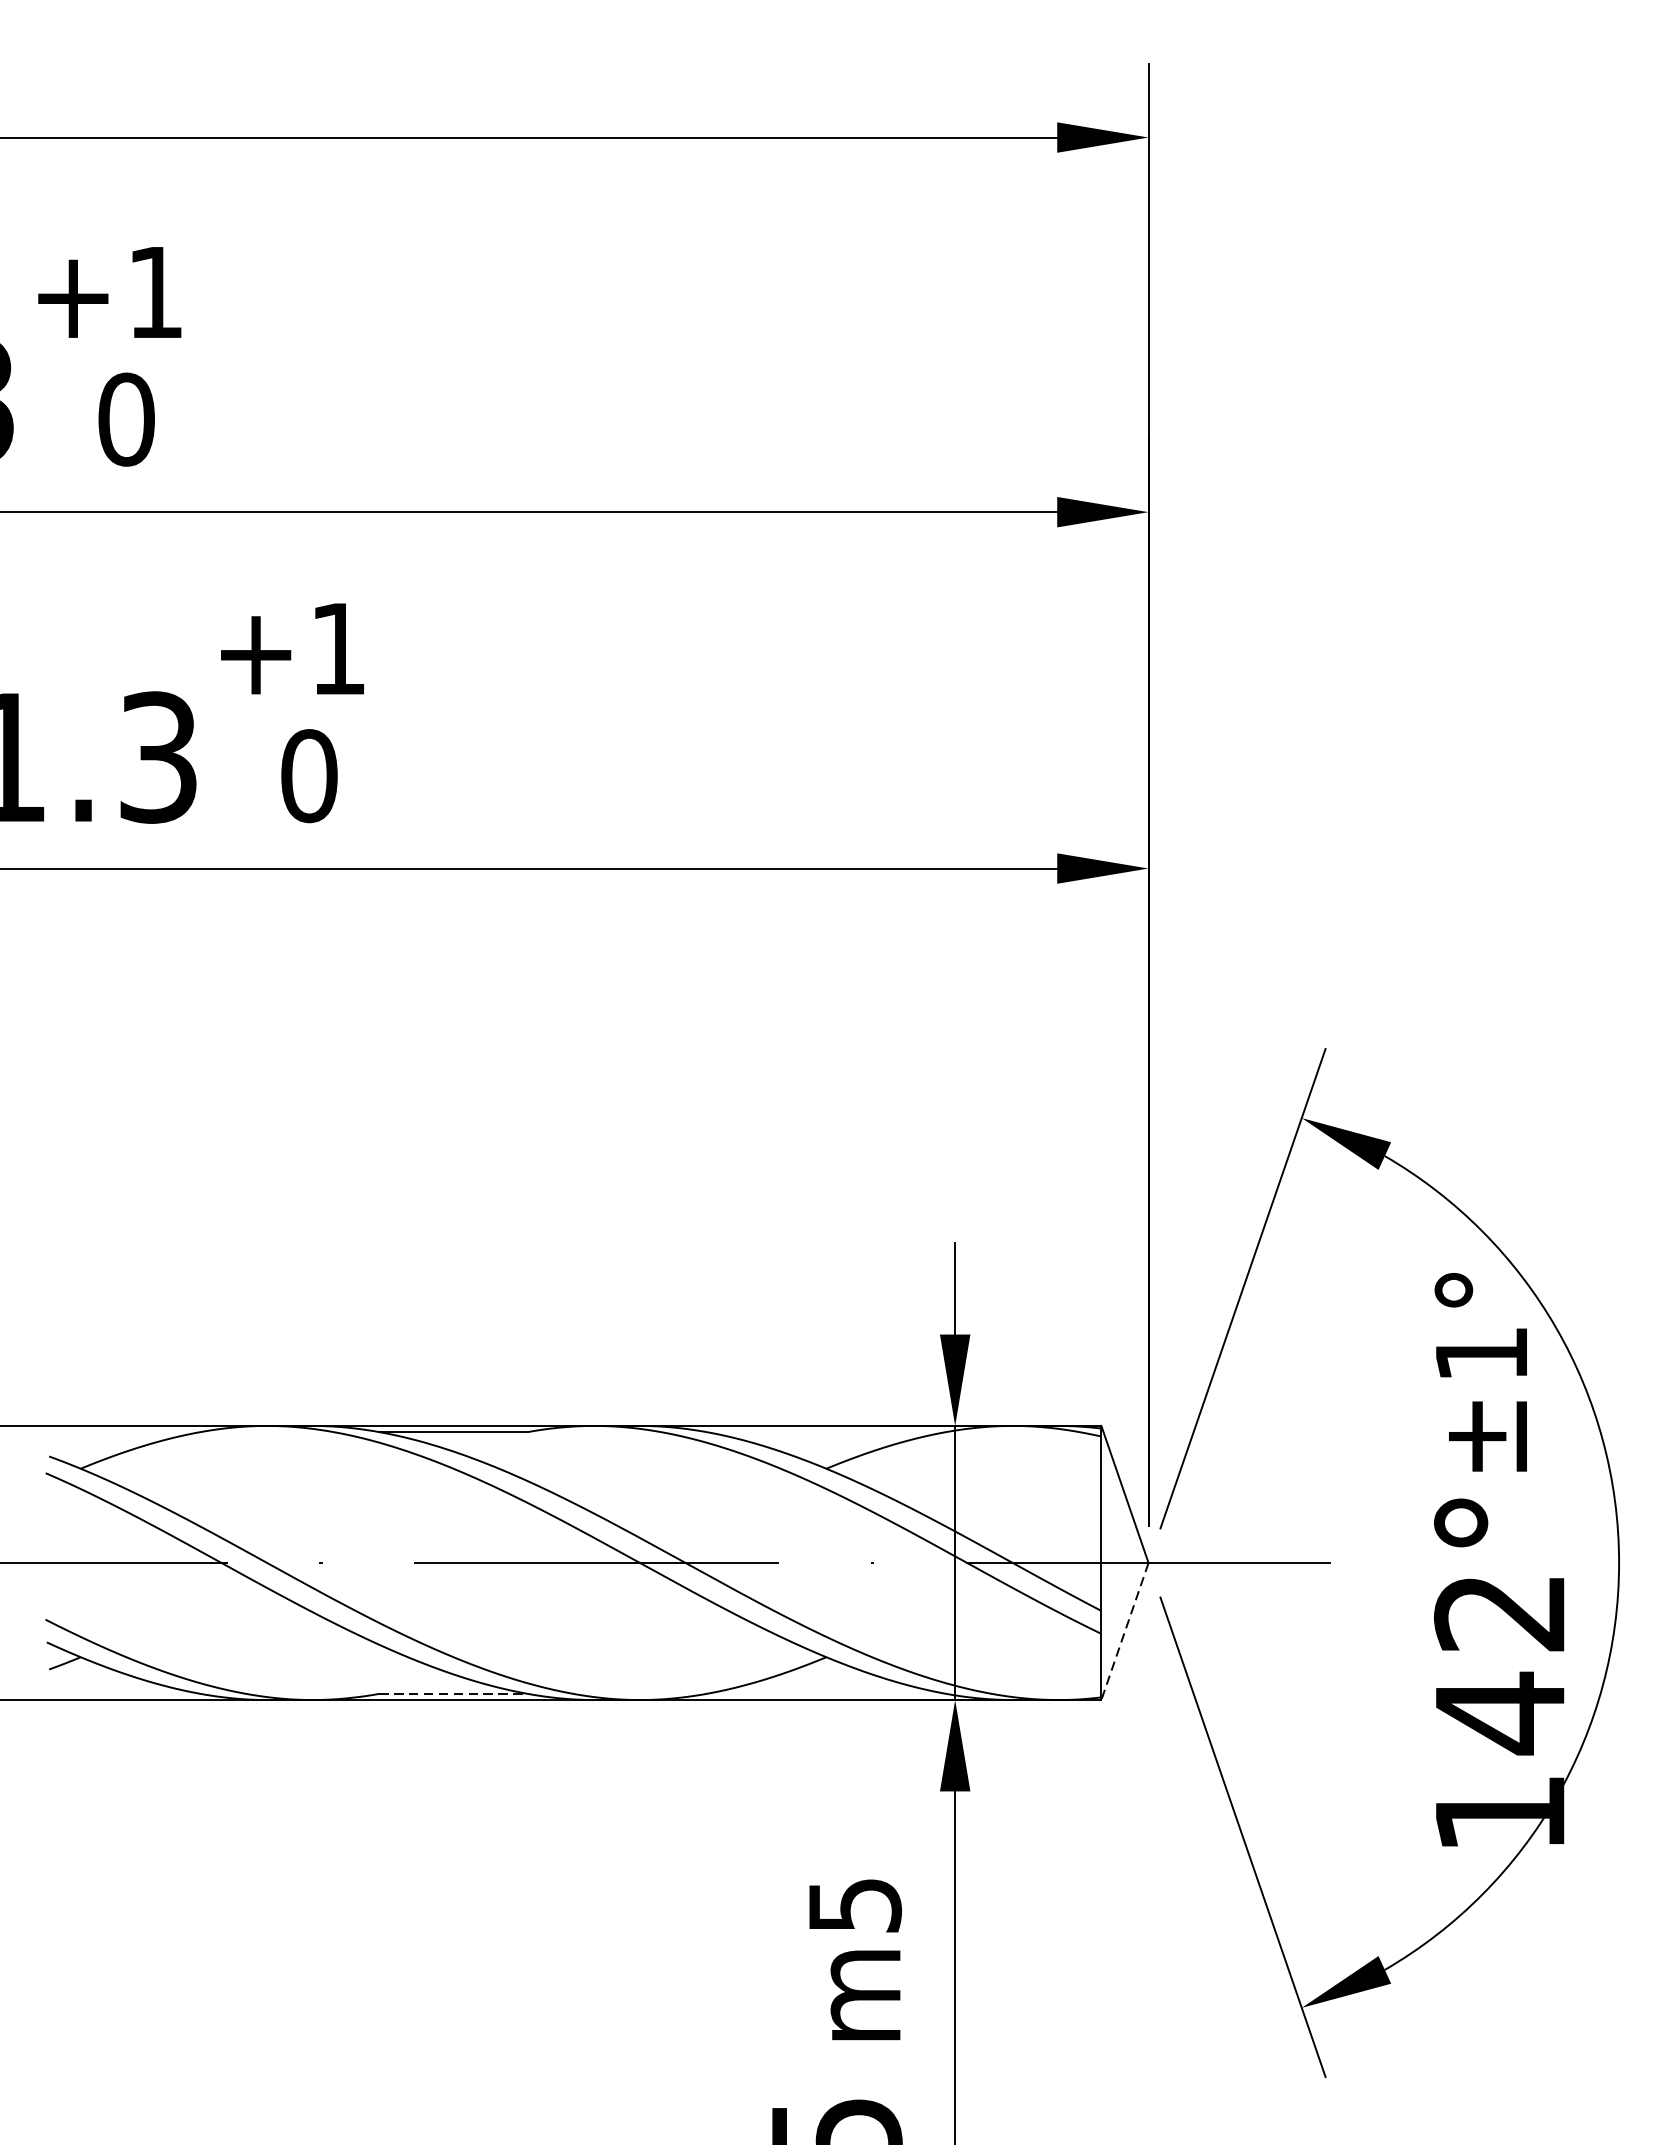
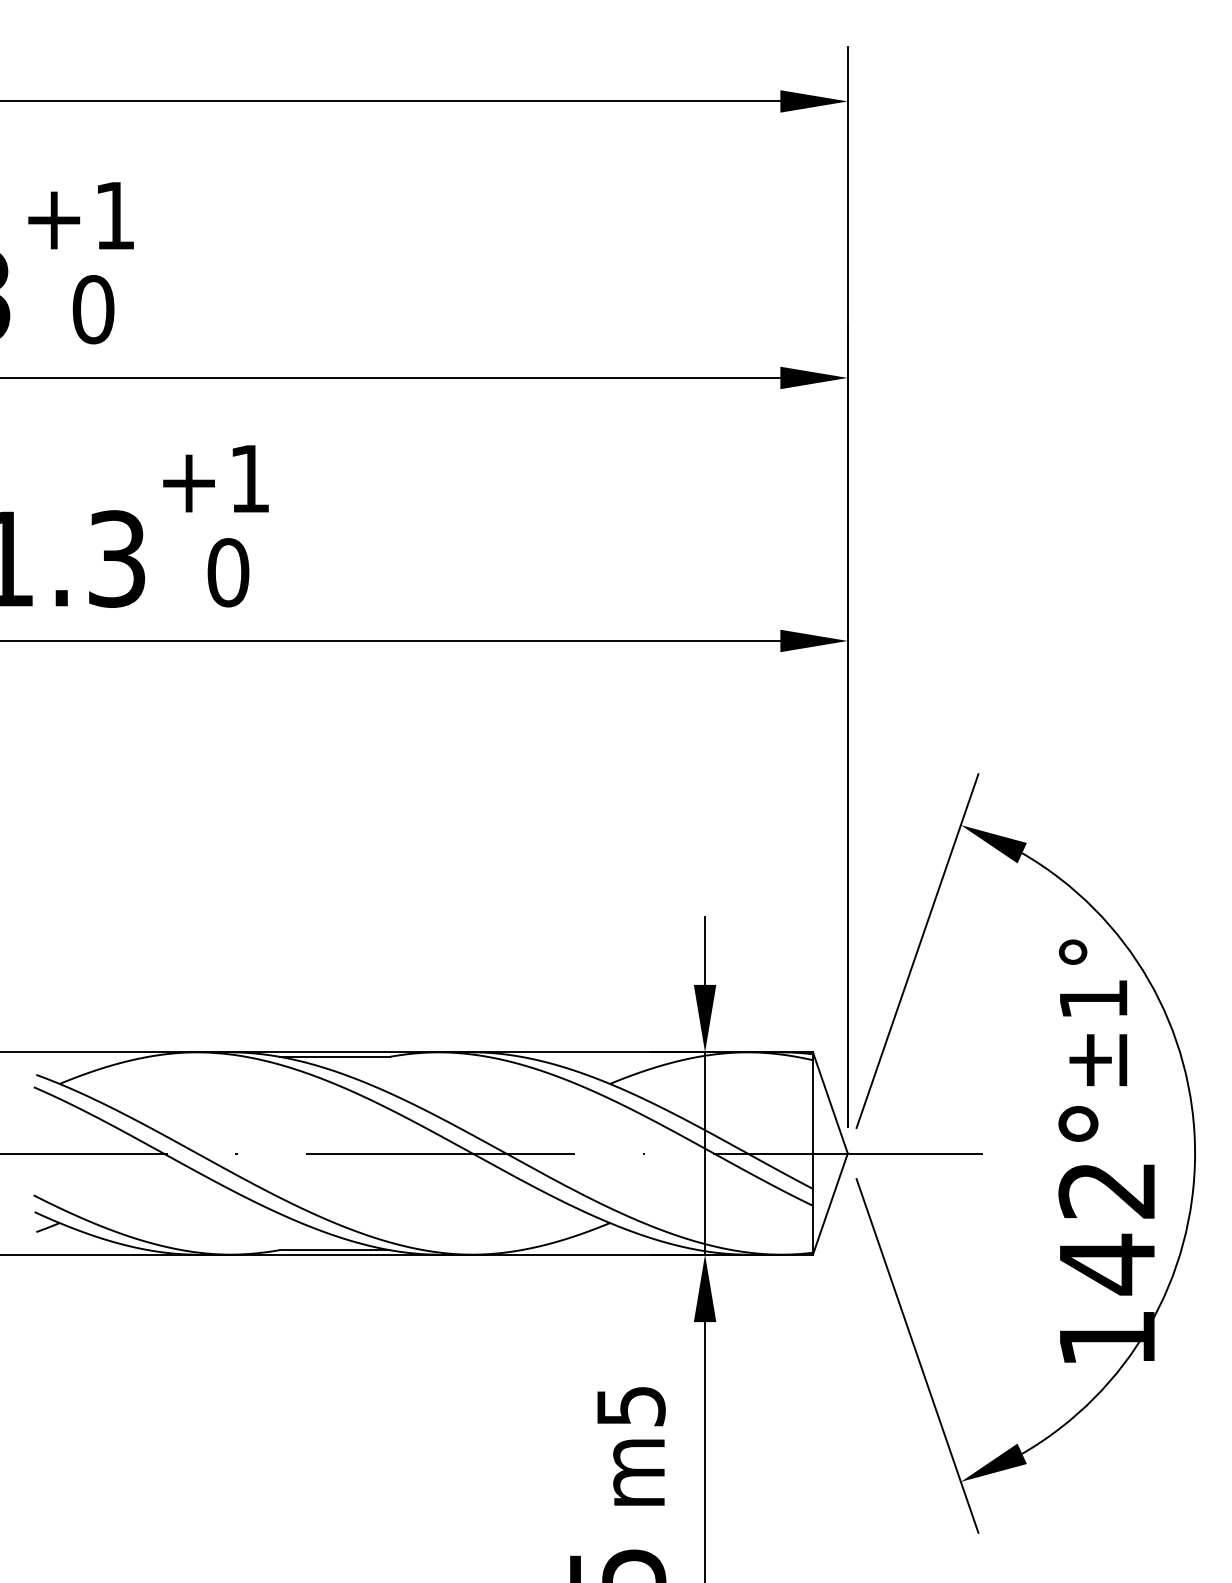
line: (1125, 1632) -> (830, 1204), dashed -> solid
line: (453, 1694) -> (334, 1250), dashed -> solid

